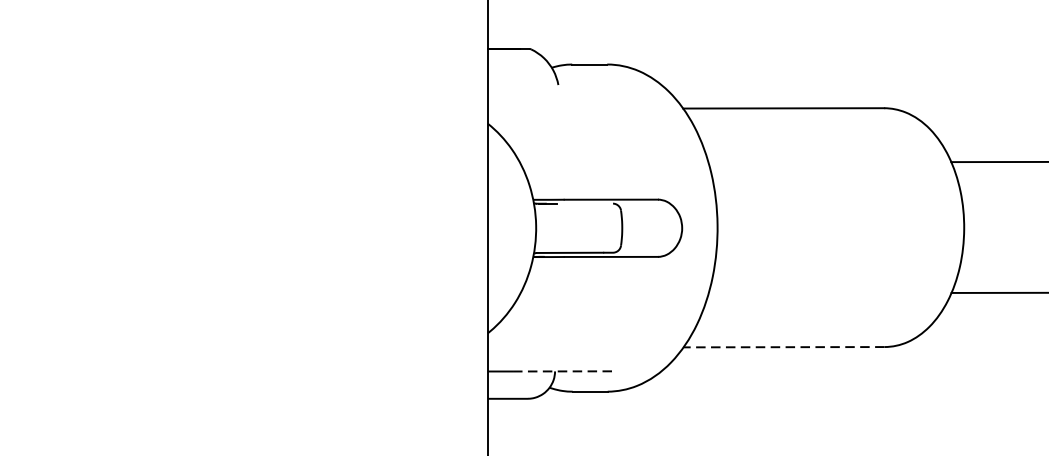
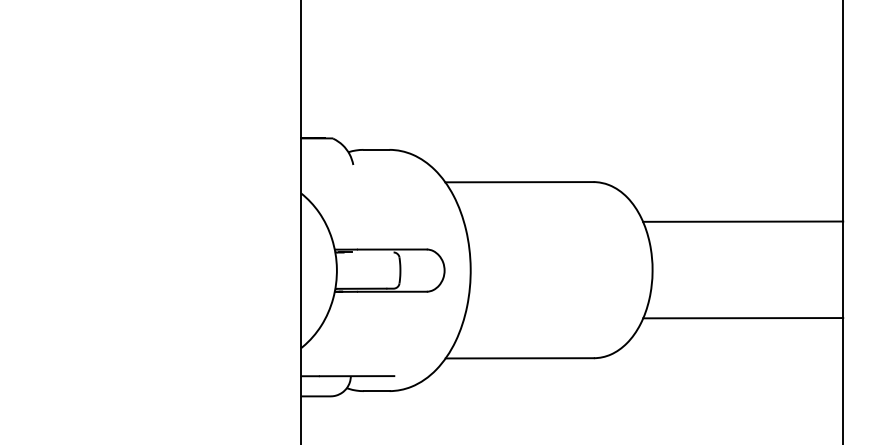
line: (783, 347) -> (519, 358), dashed -> solid
line: (564, 371) -> (357, 376), dashed -> solid

